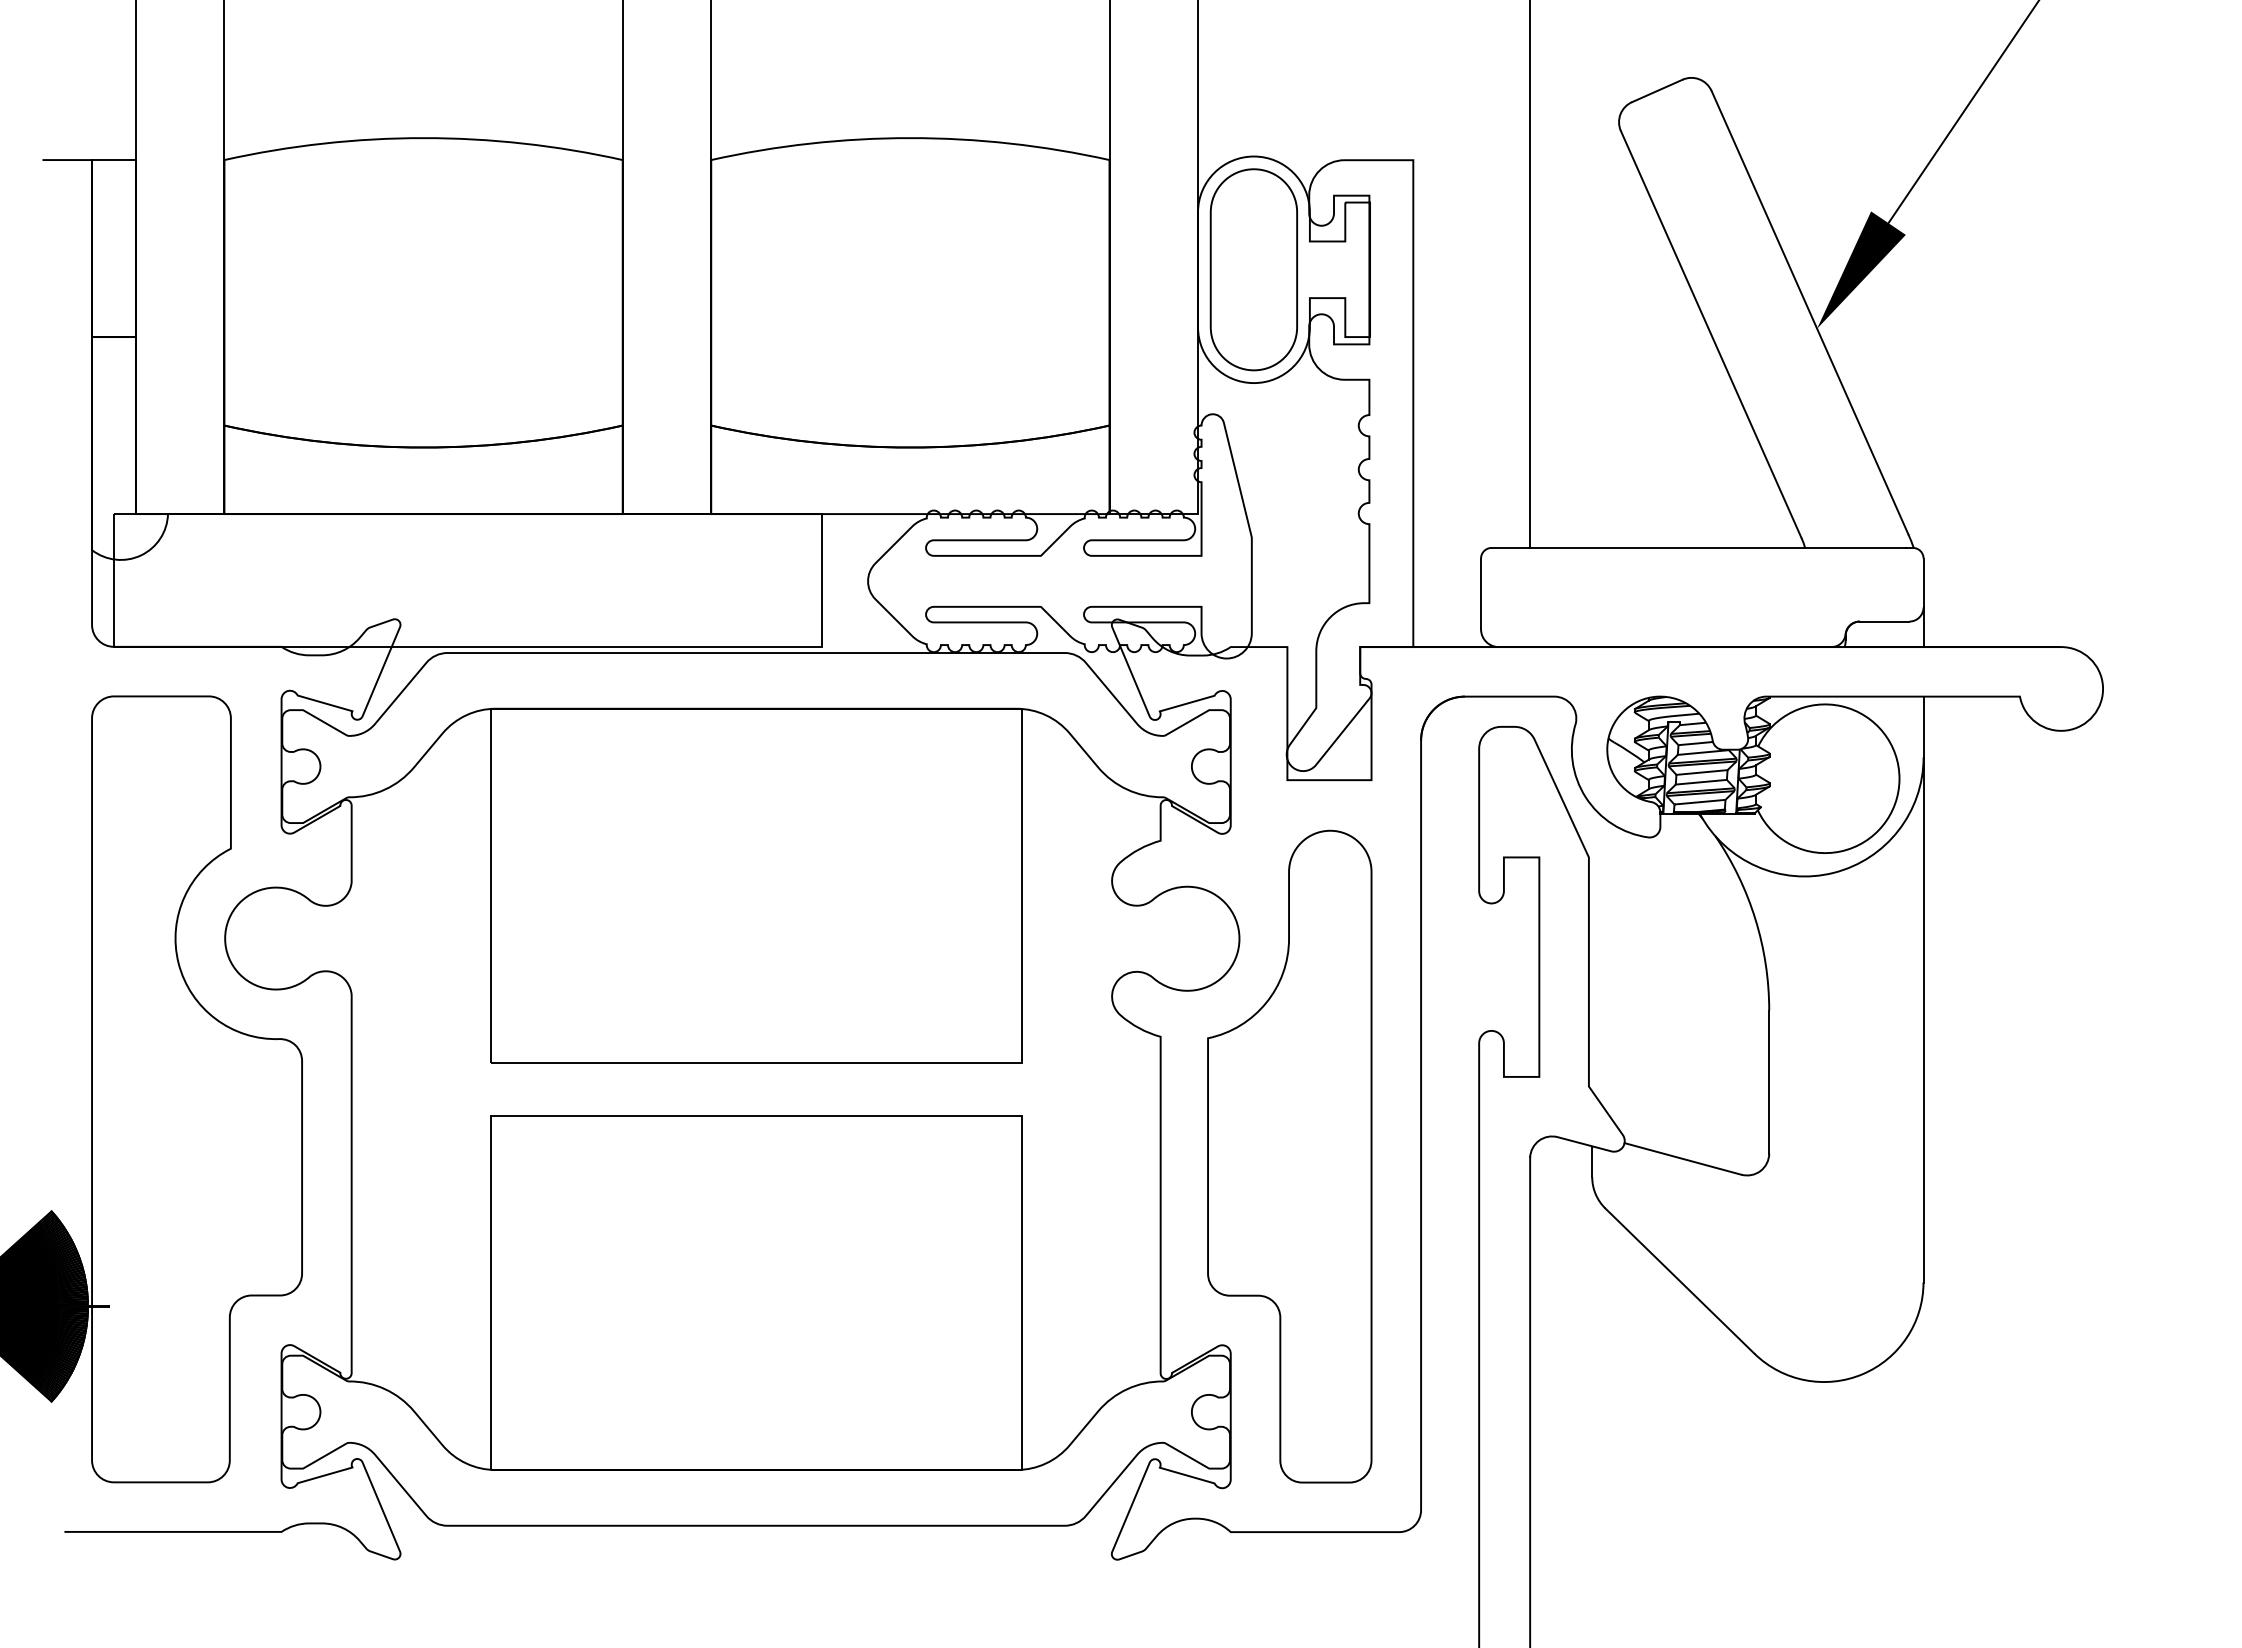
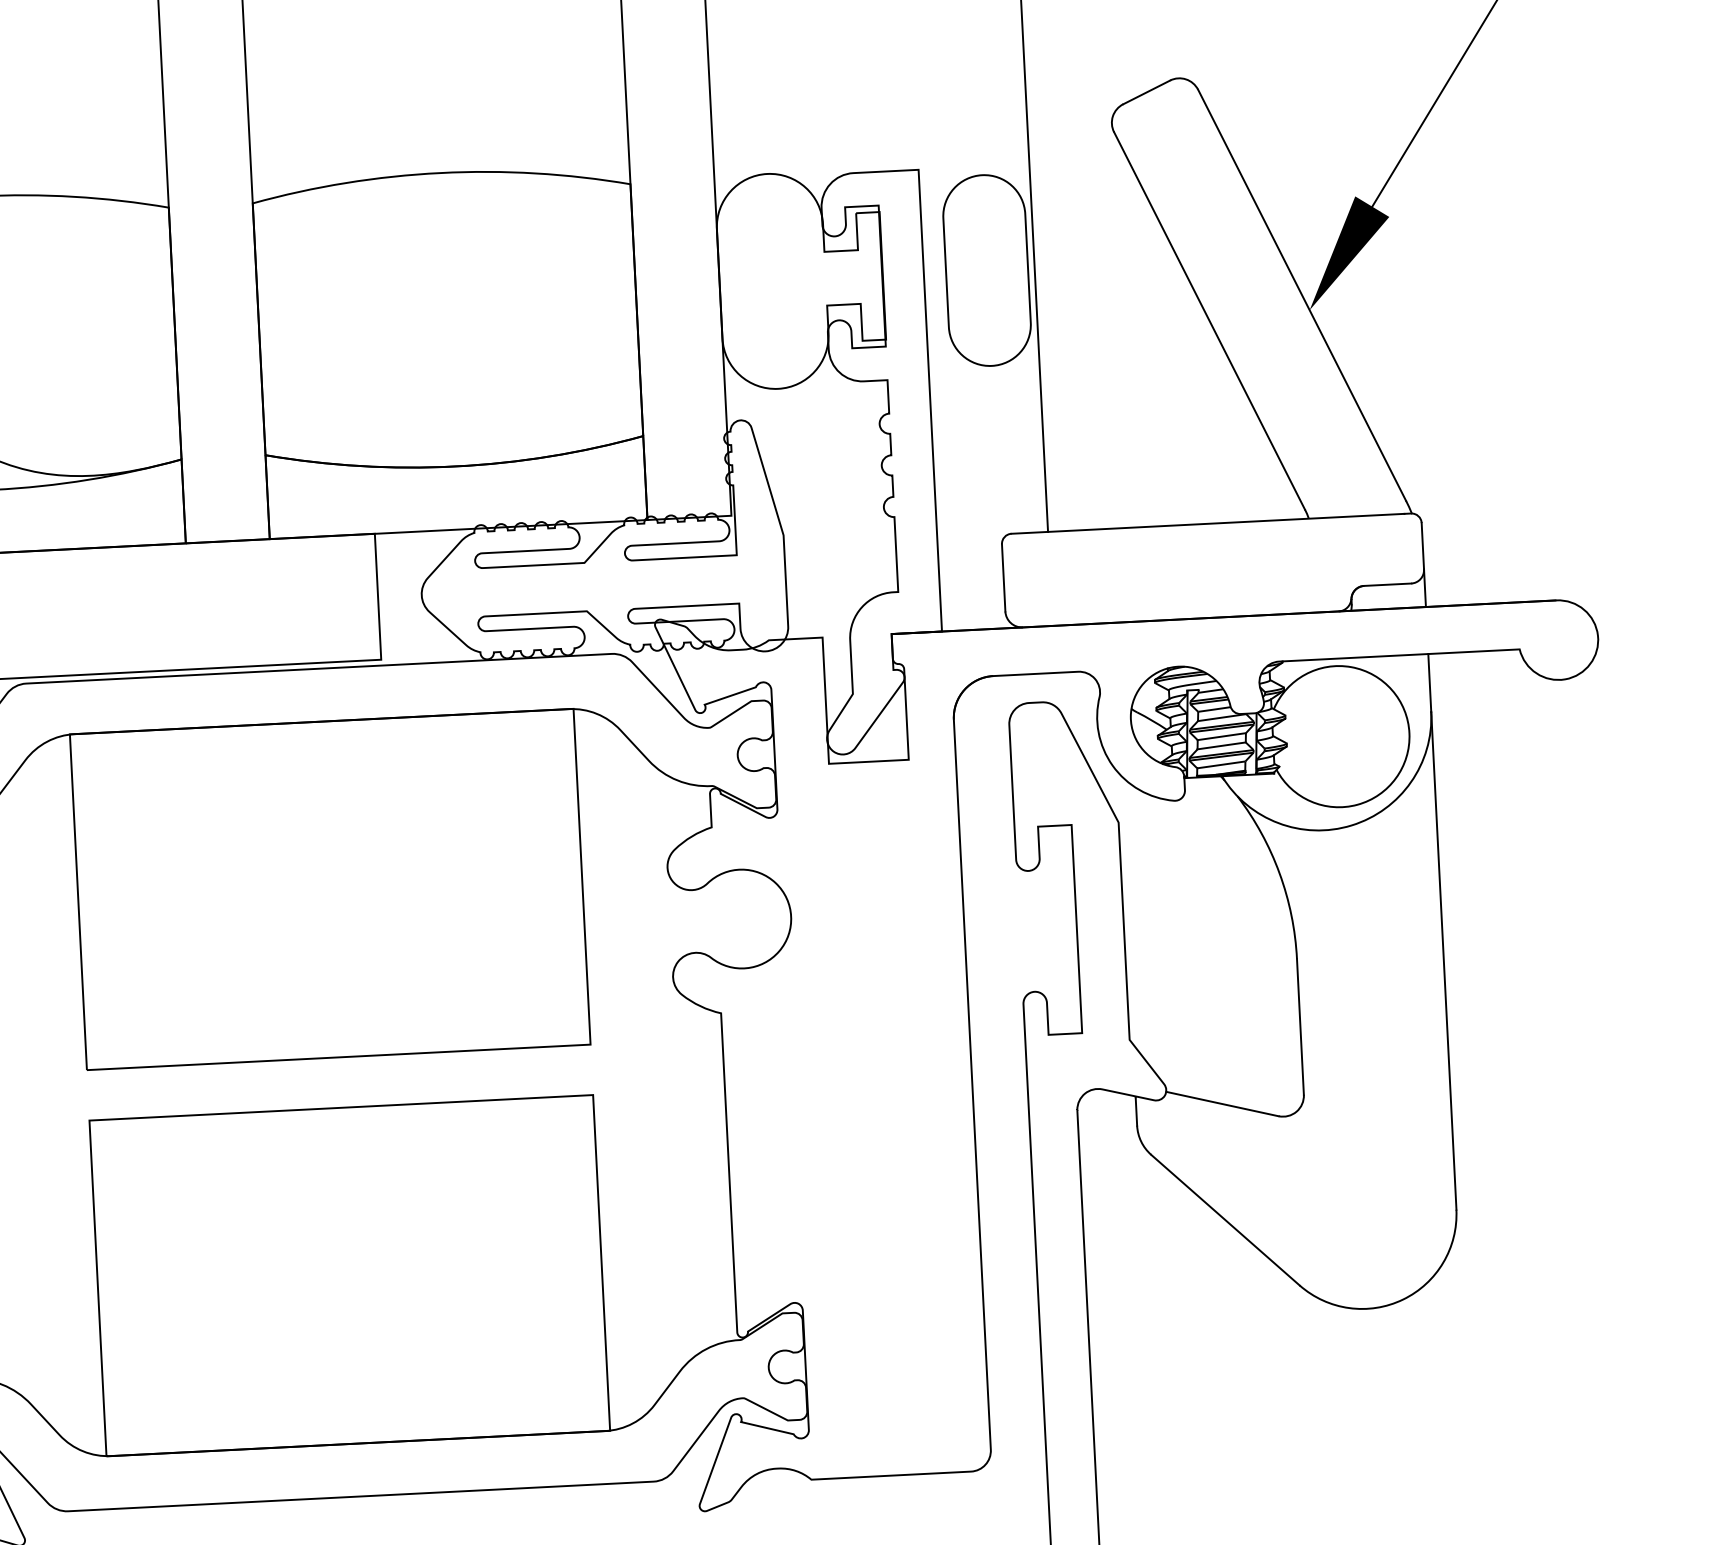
part: (1253, 269) -> (986, 270), moved
part: (1289, 1156) -> (849, 1120), removed

